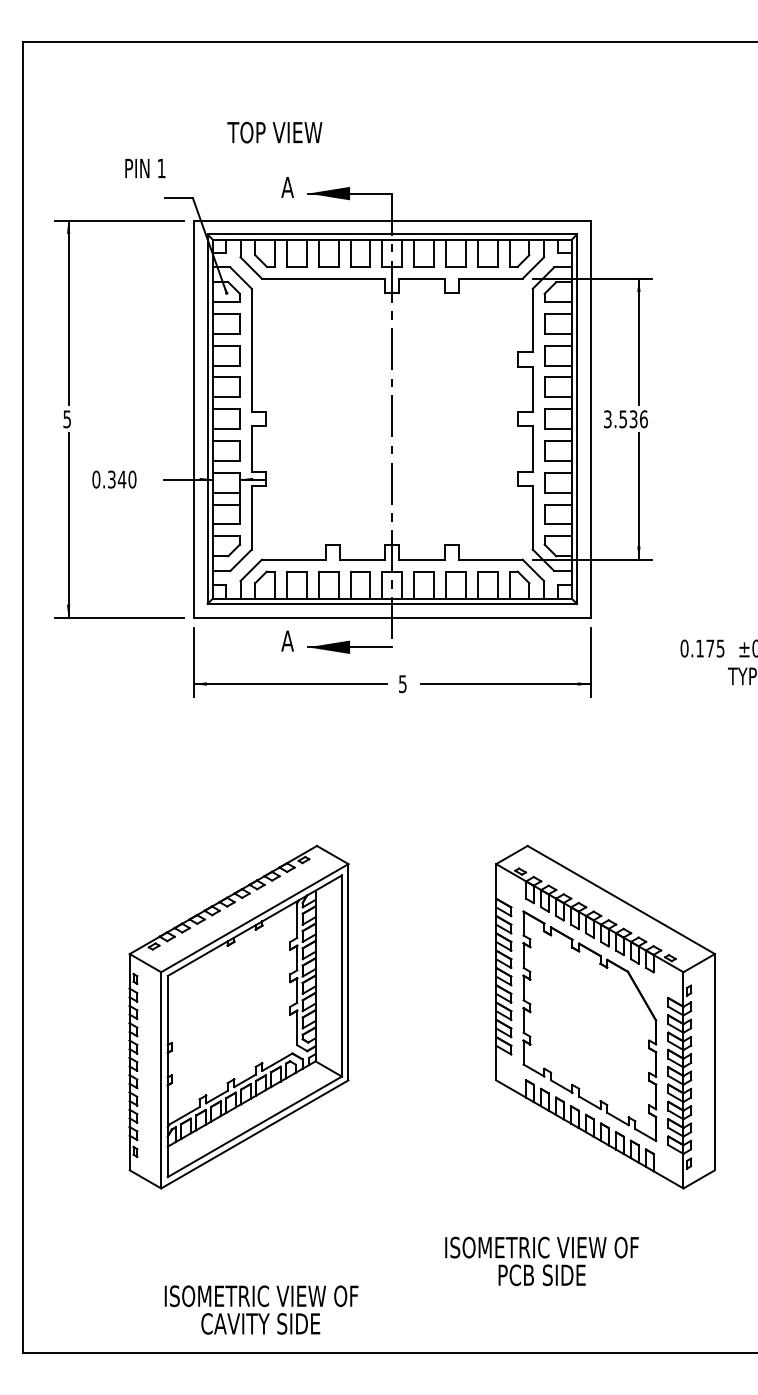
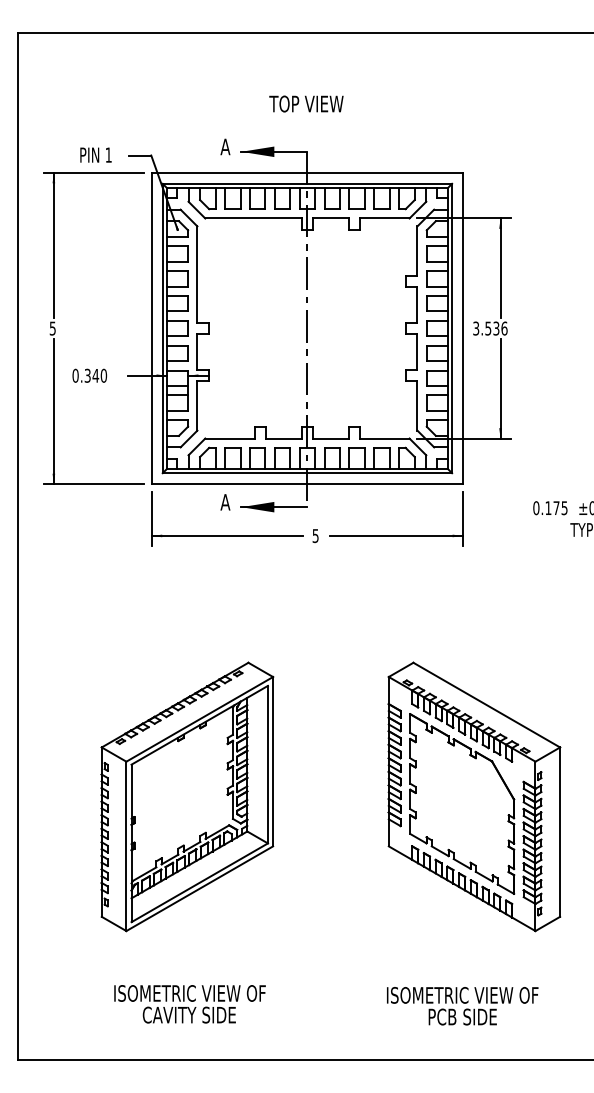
text: (274, 131) -> (306, 103), moved
text: (144, 167) -> (95, 154), moved
text: (541, 1261) -> (462, 1006), moved
text: (260, 1310) -> (189, 1004), moved

